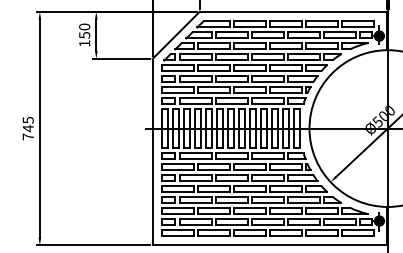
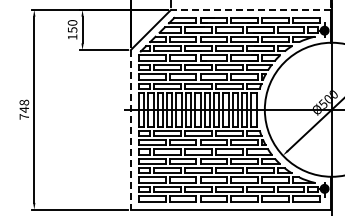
line: (292, 11) -> (250, 9), solid -> dashed
text: (27, 120) -> (23, 102), 745 -> 748
line: (152, 151) -> (130, 129), solid -> dashed

